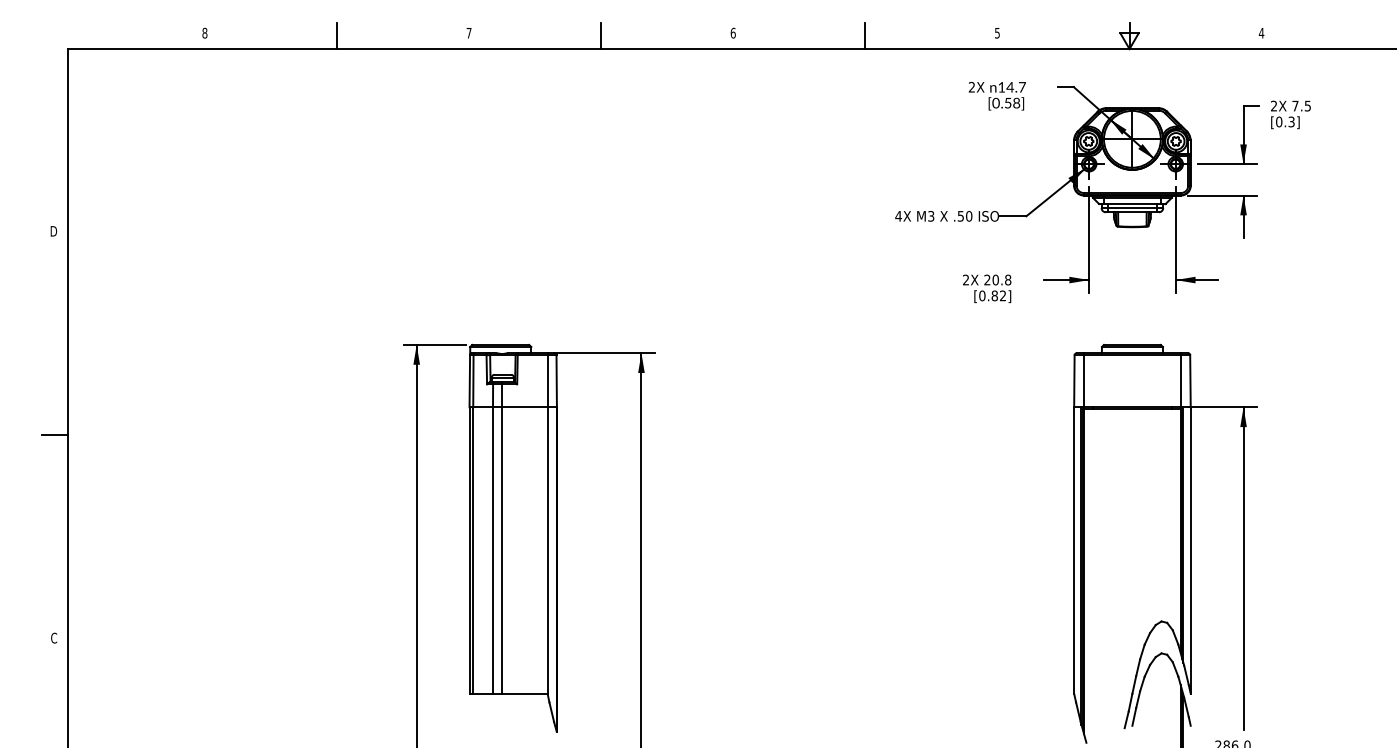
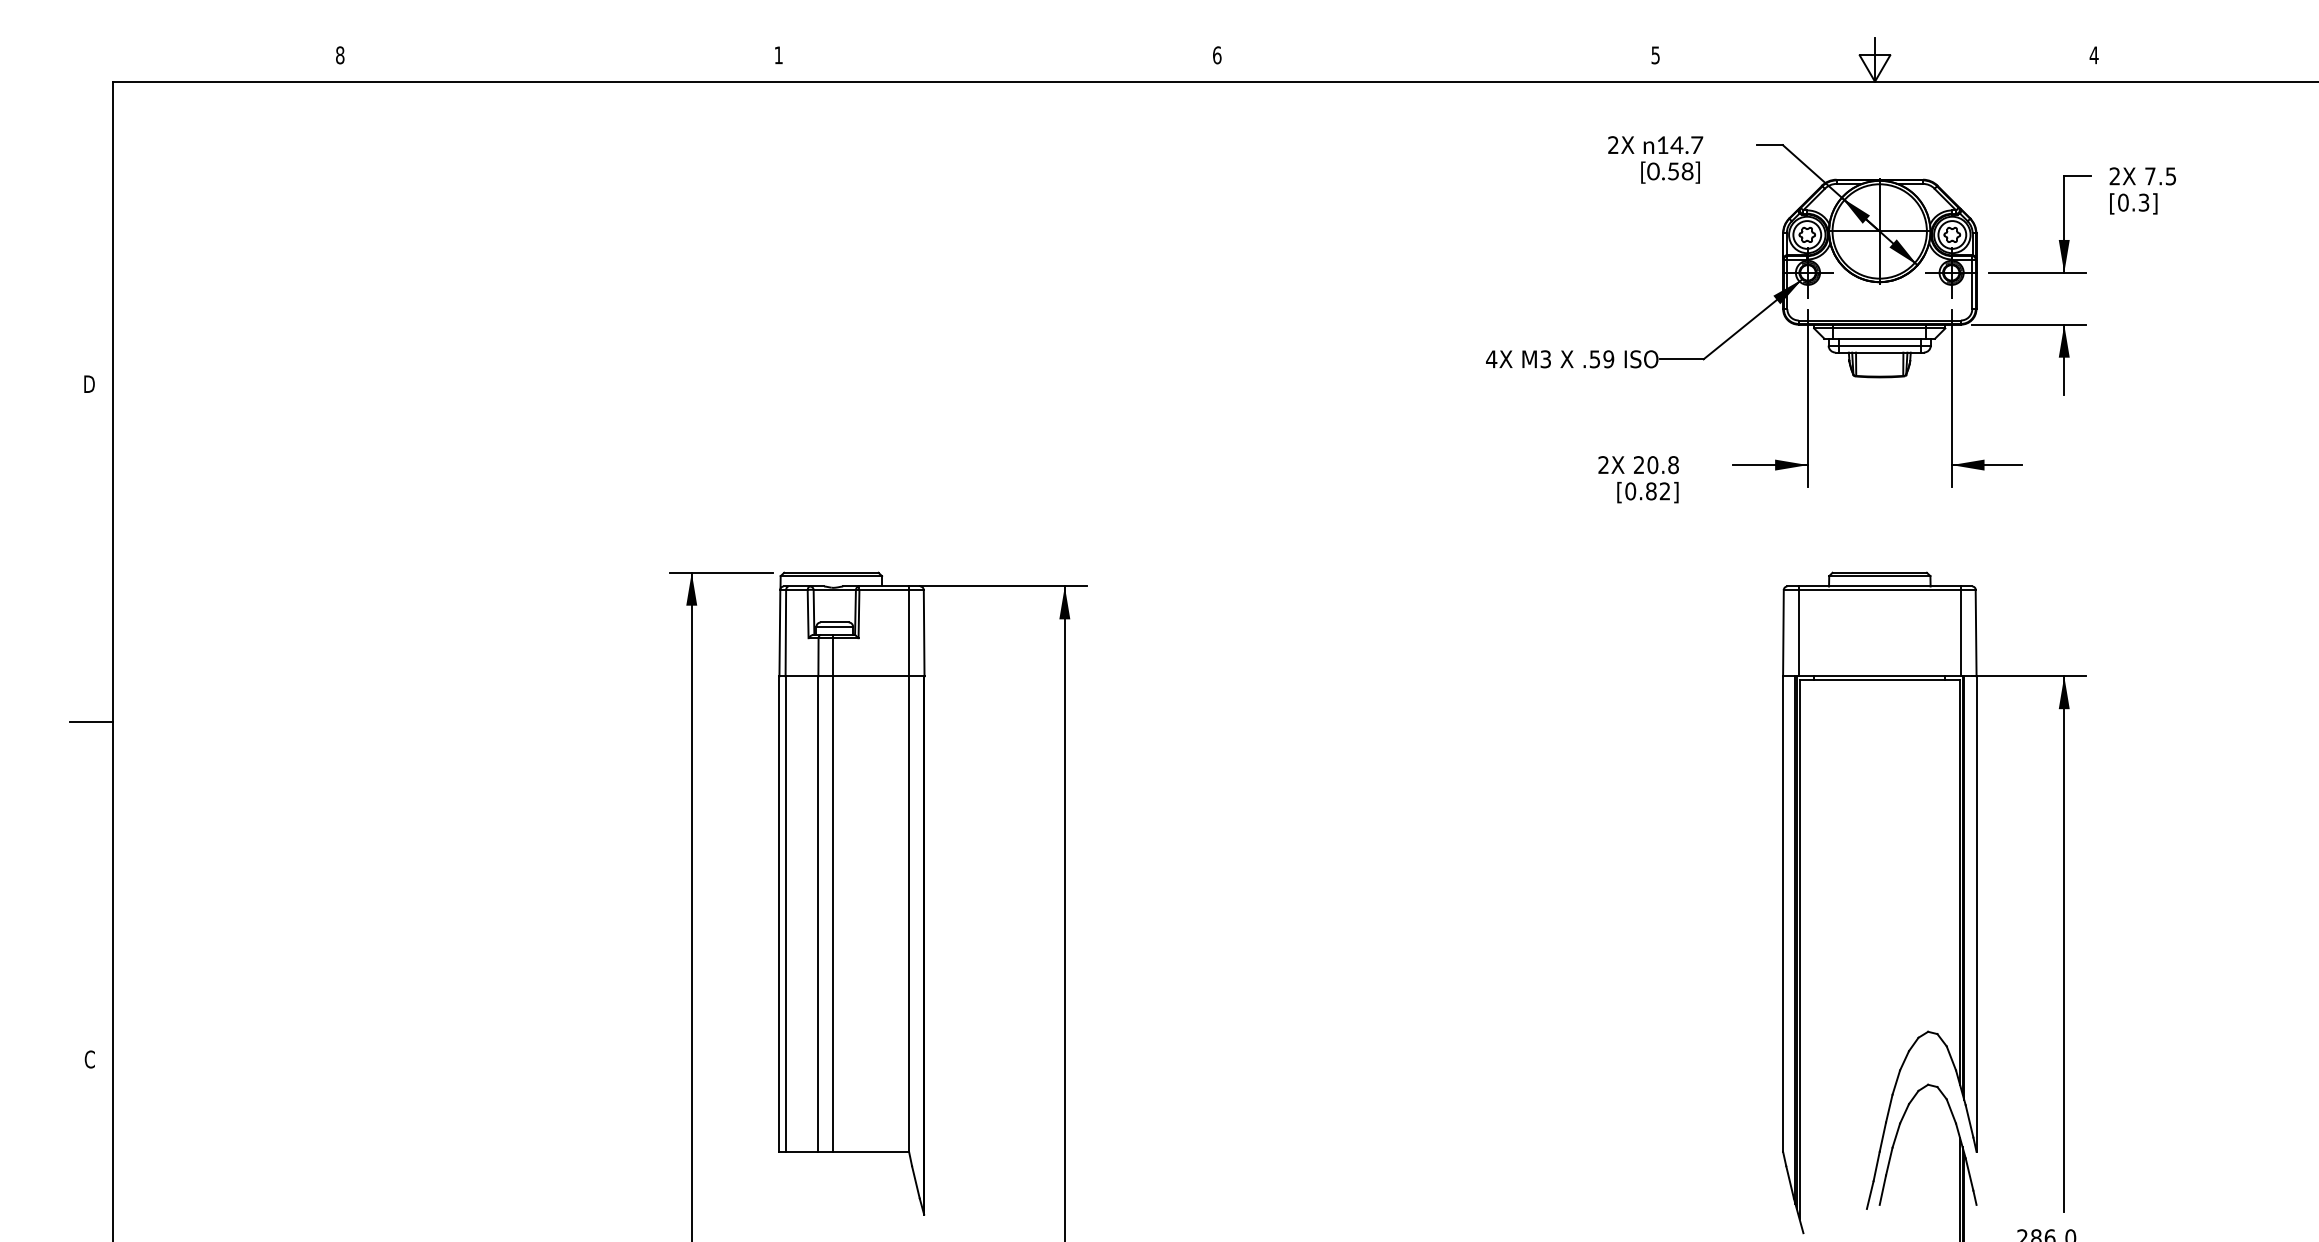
text: (468, 33) -> (777, 55), 7 -> 1
line: (337, 35) -> (560, 59), removed
line: (601, 35) -> (998, 59), removed
line: (865, 35) -> (1436, 59), removed
text: (969, 216) -> (1609, 359), .50 -> .59

